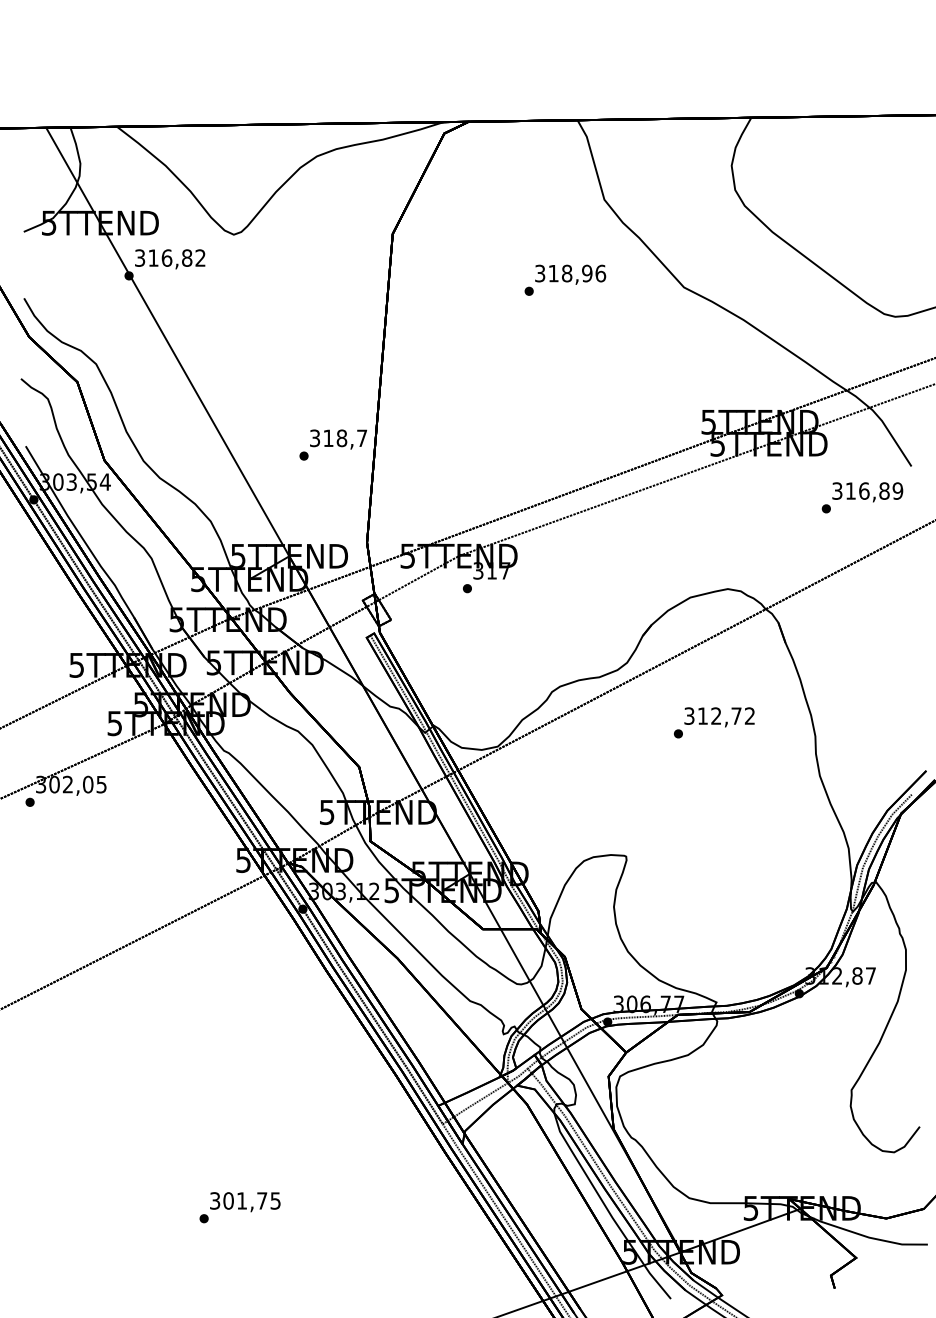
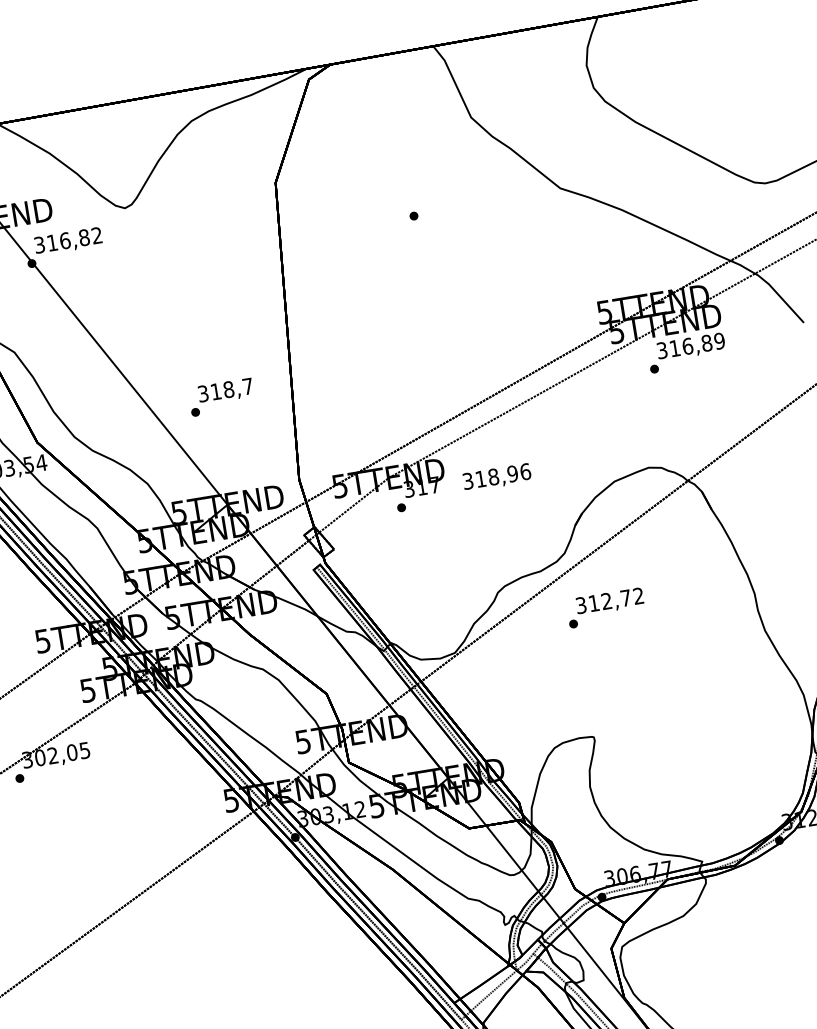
text: (570, 274) -> (497, 477), moved
text: (333, 444) -> (221, 396), moved
text: (862, 497) -> (687, 352), moved
text: (714, 722) -> (606, 607), moved

